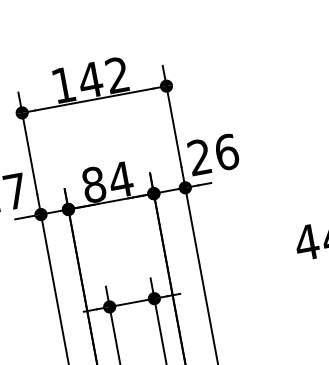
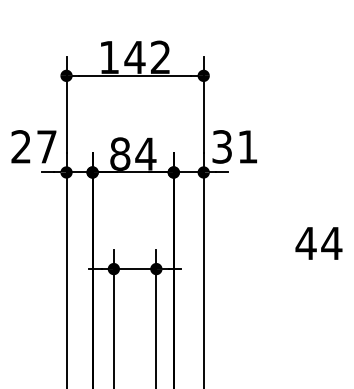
text: (213, 154) -> (235, 146), 26 -> 31

